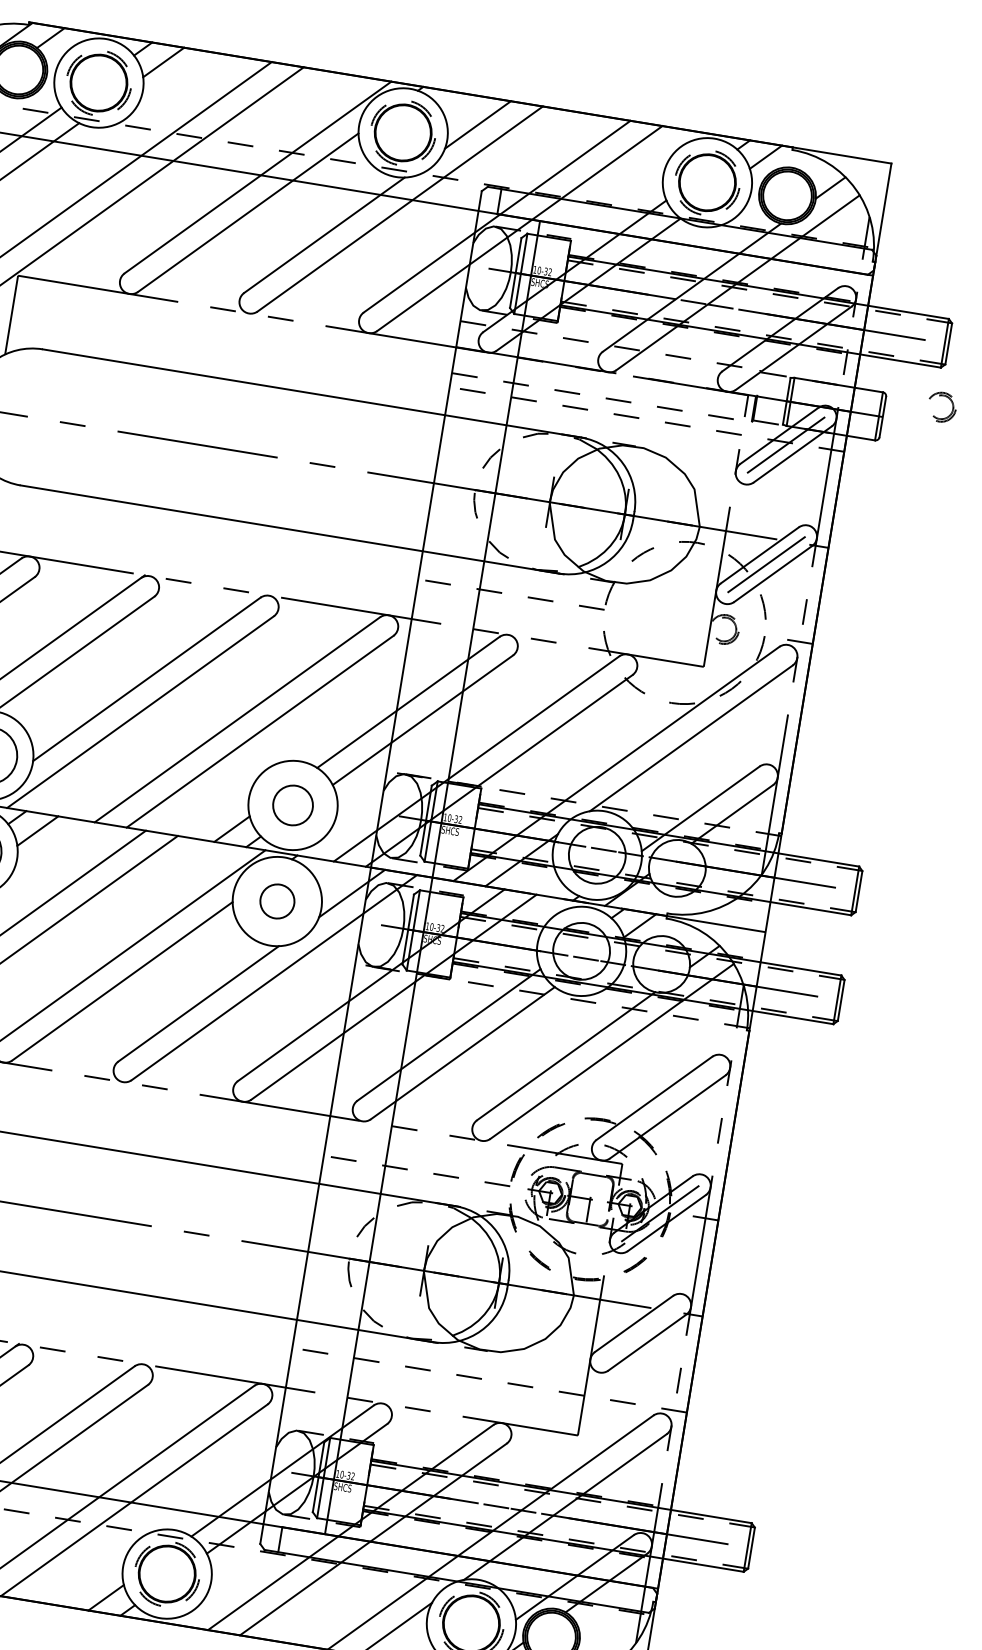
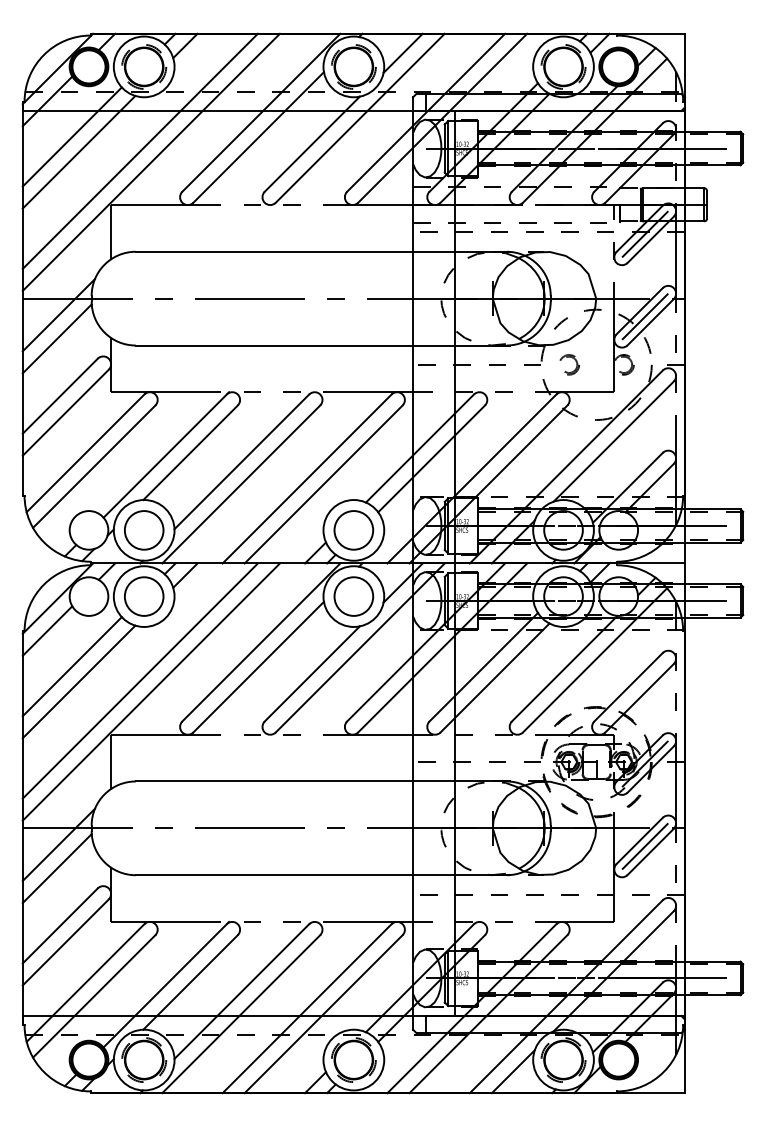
part: (948, 400) -> (573, 359), moved
circle: (292, 805) -> (353, 530), size x1.43
circle: (276, 901) -> (353, 596), size x1.67
line: (641, 1333) -> (645, 846), added

